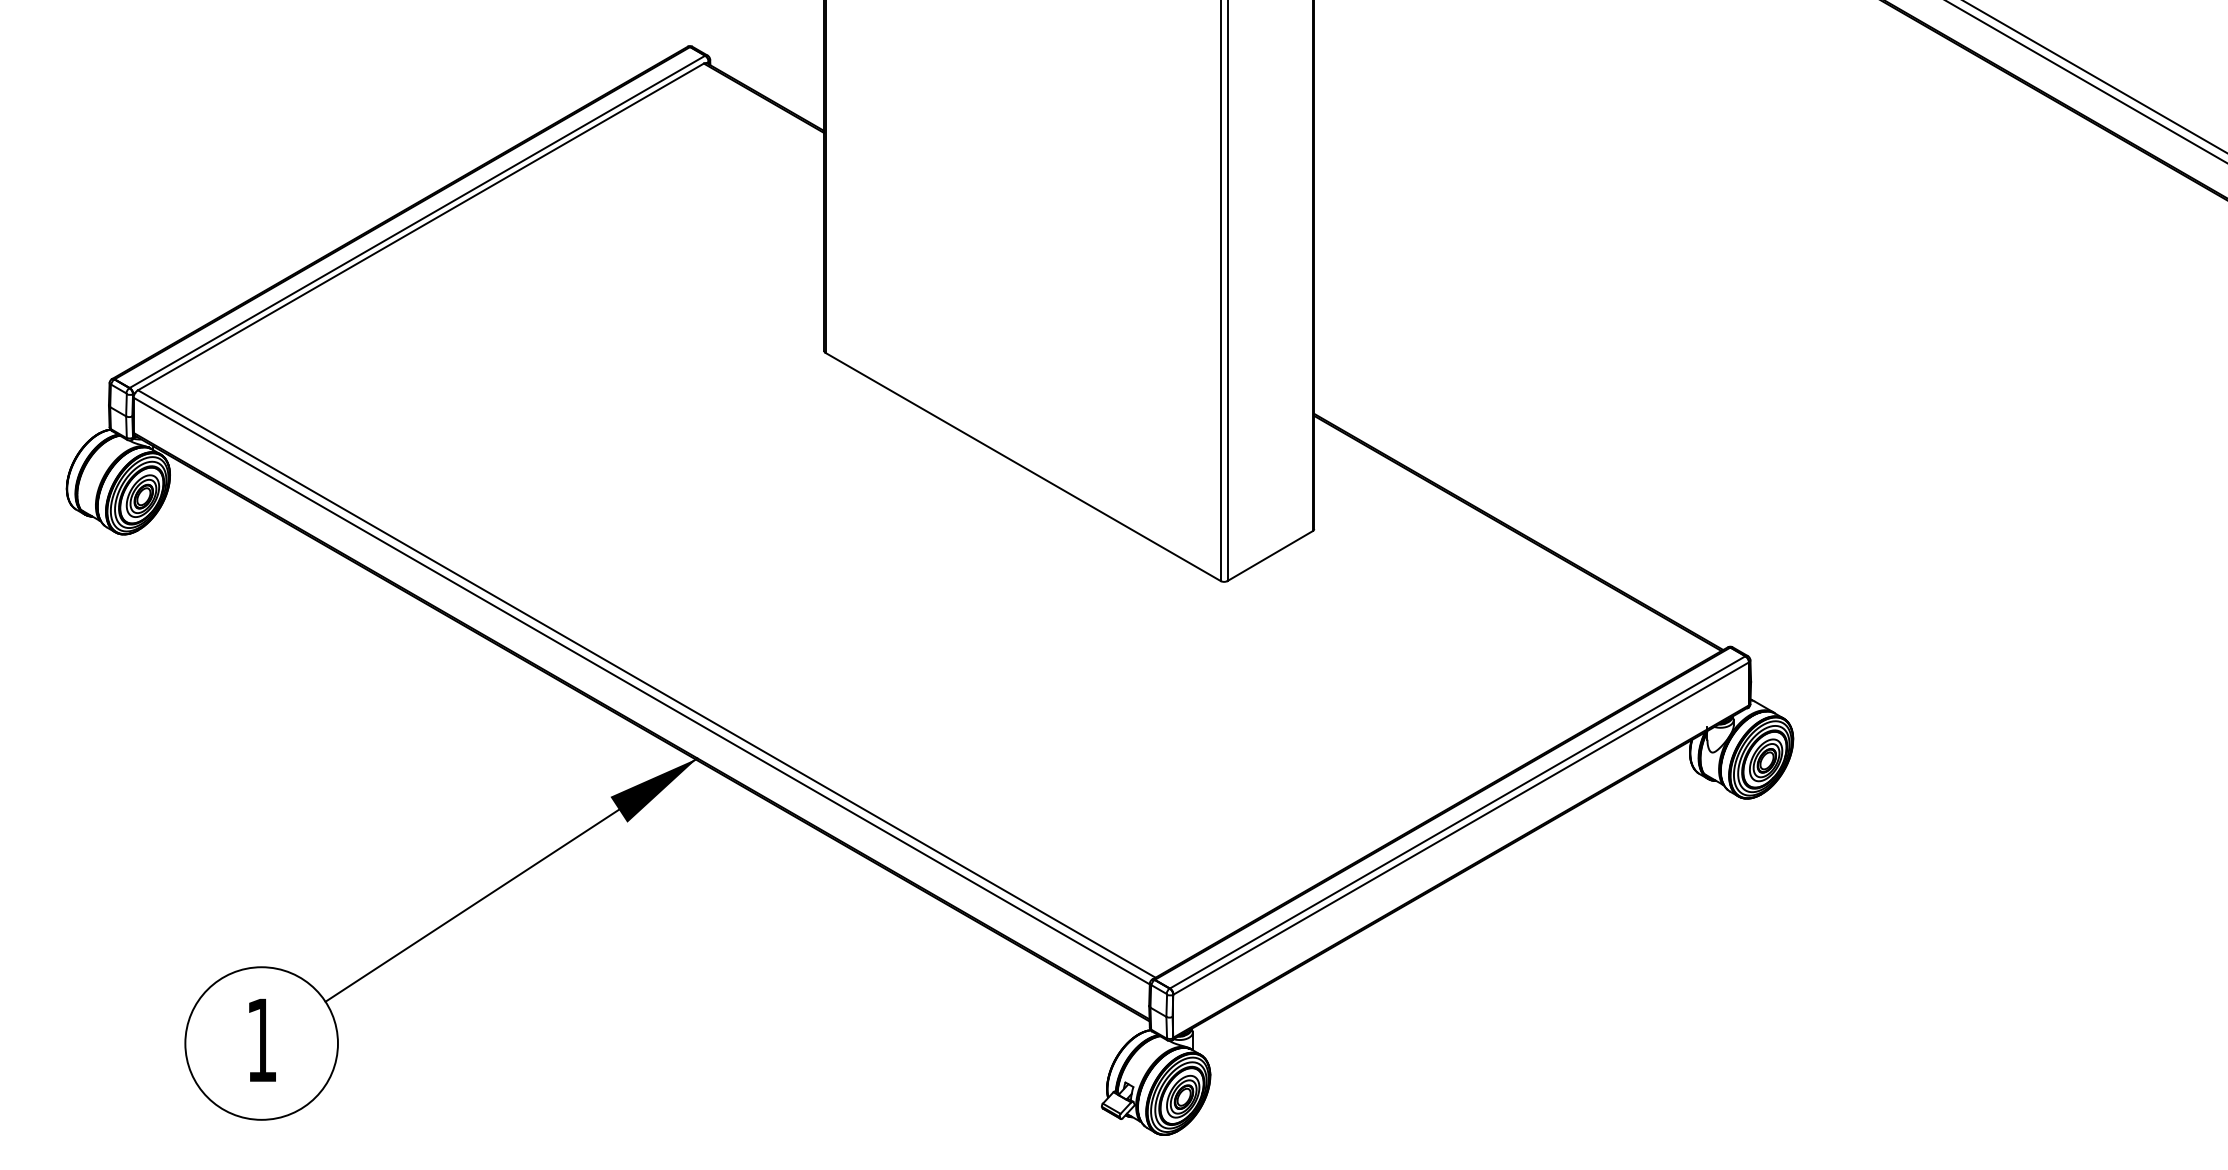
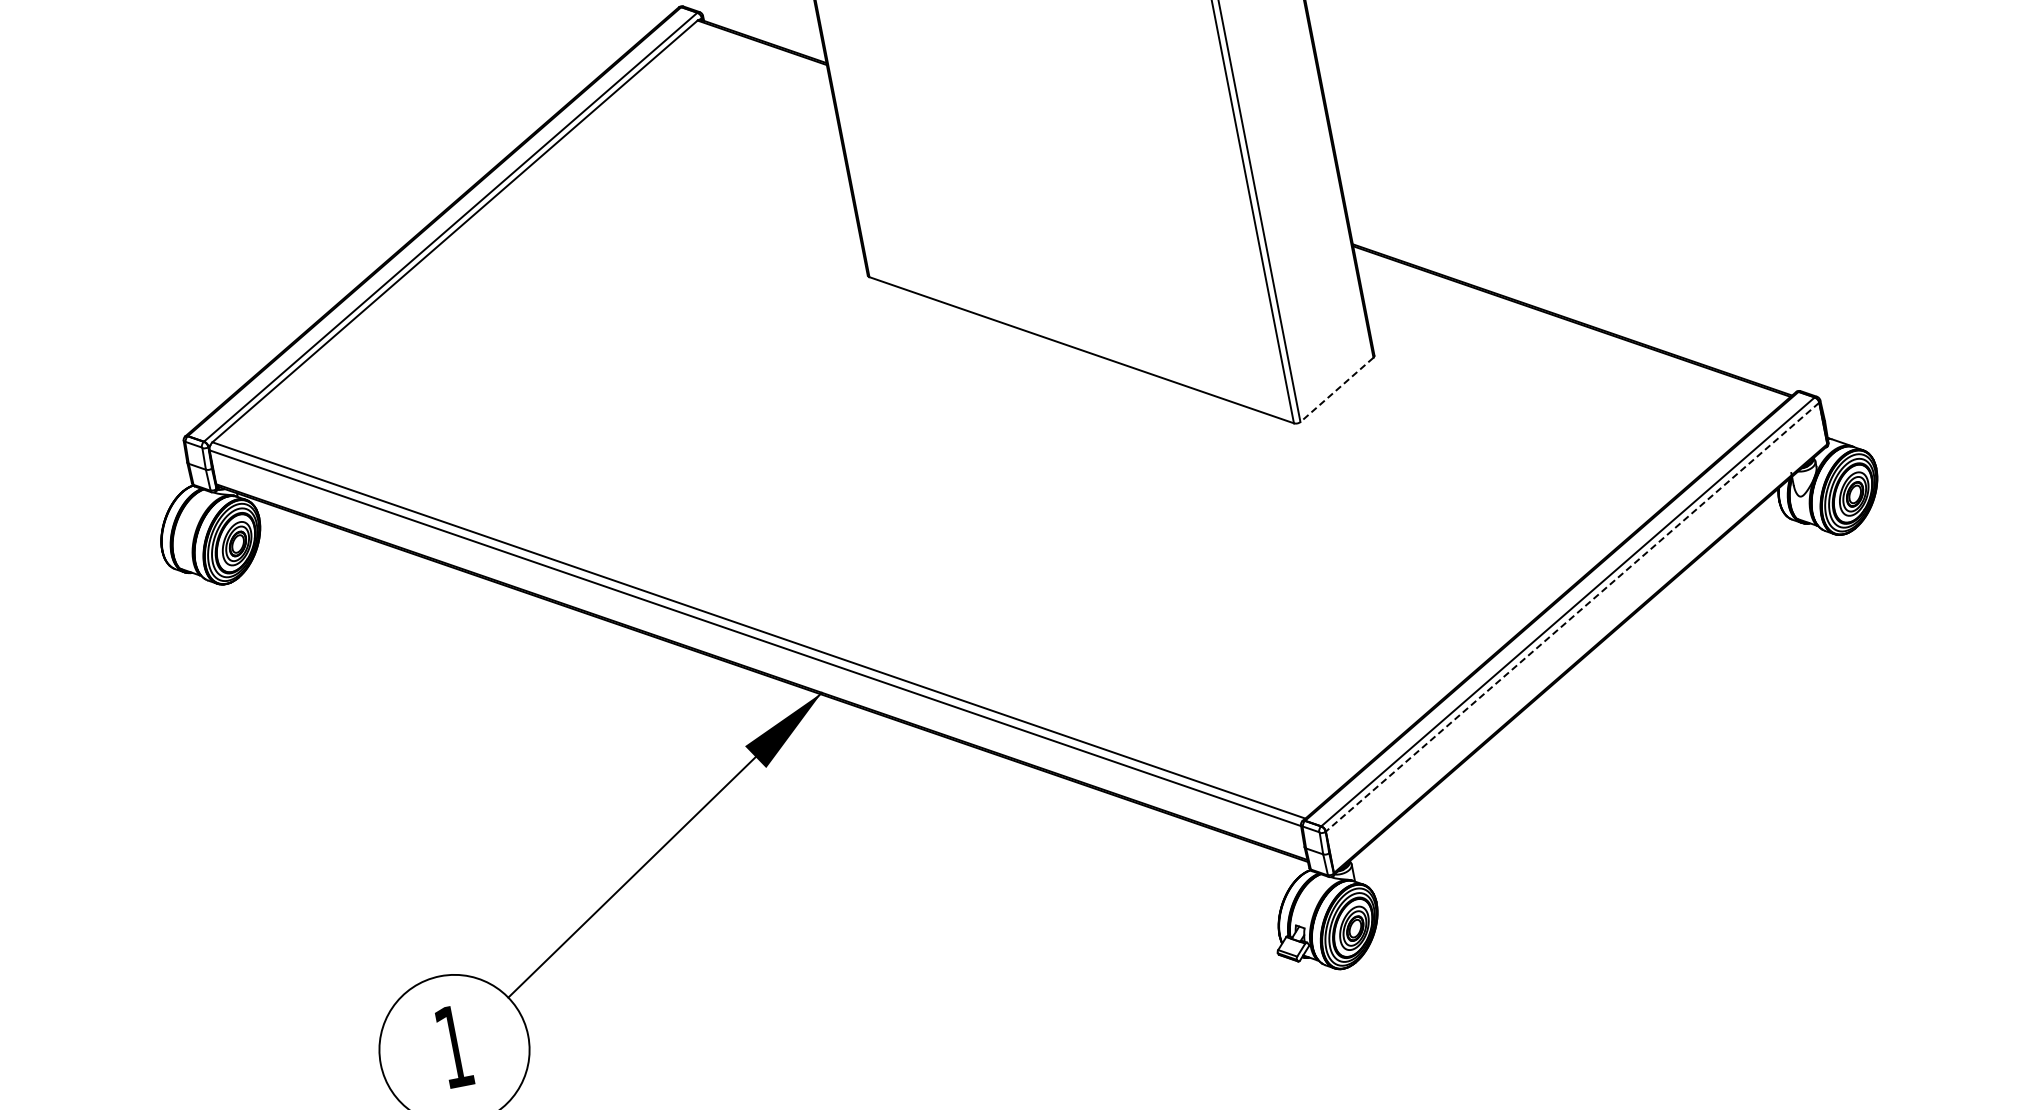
line: (1269, 556) -> (1336, 390), solid -> dashed
line: (1460, 828) -> (1571, 617), solid -> dashed

